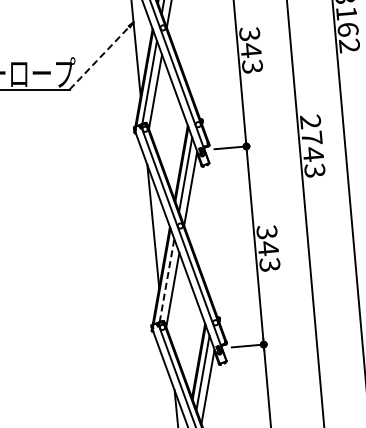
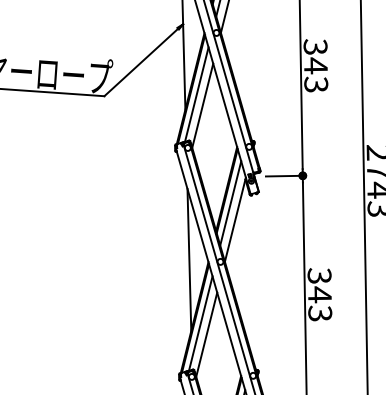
line: (101, 56) -> (143, 60), dashed -> solid
line: (167, 280) -> (201, 323), dashed -> solid

